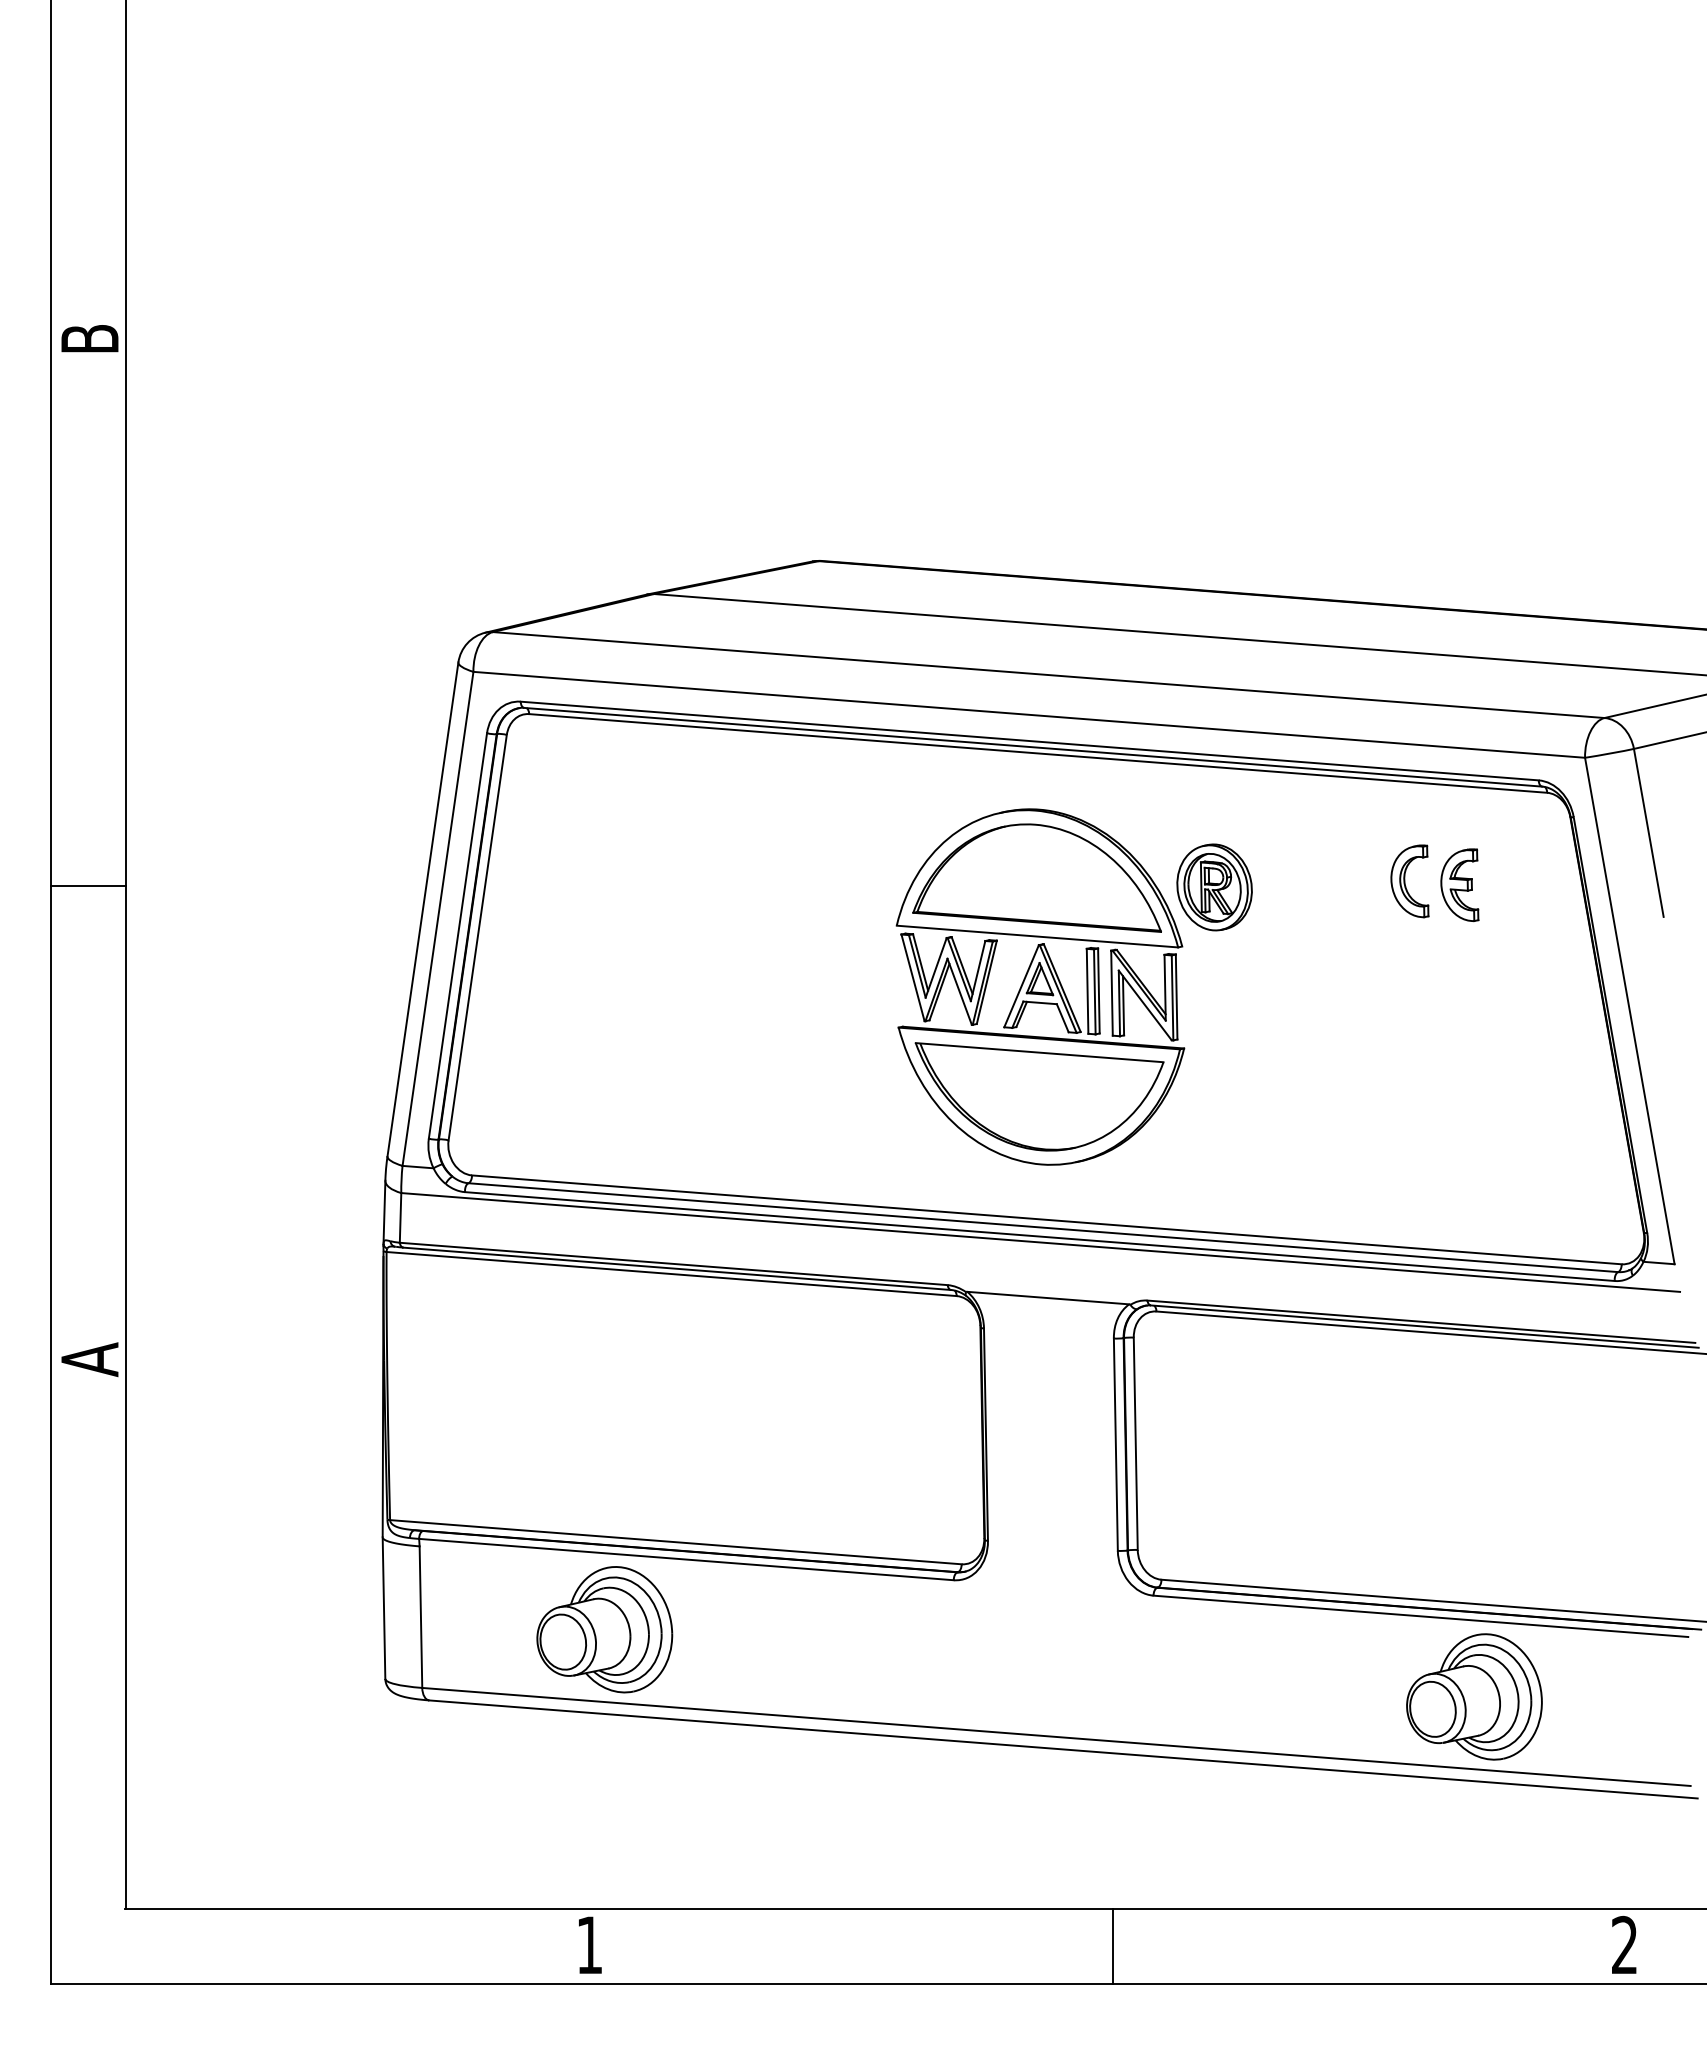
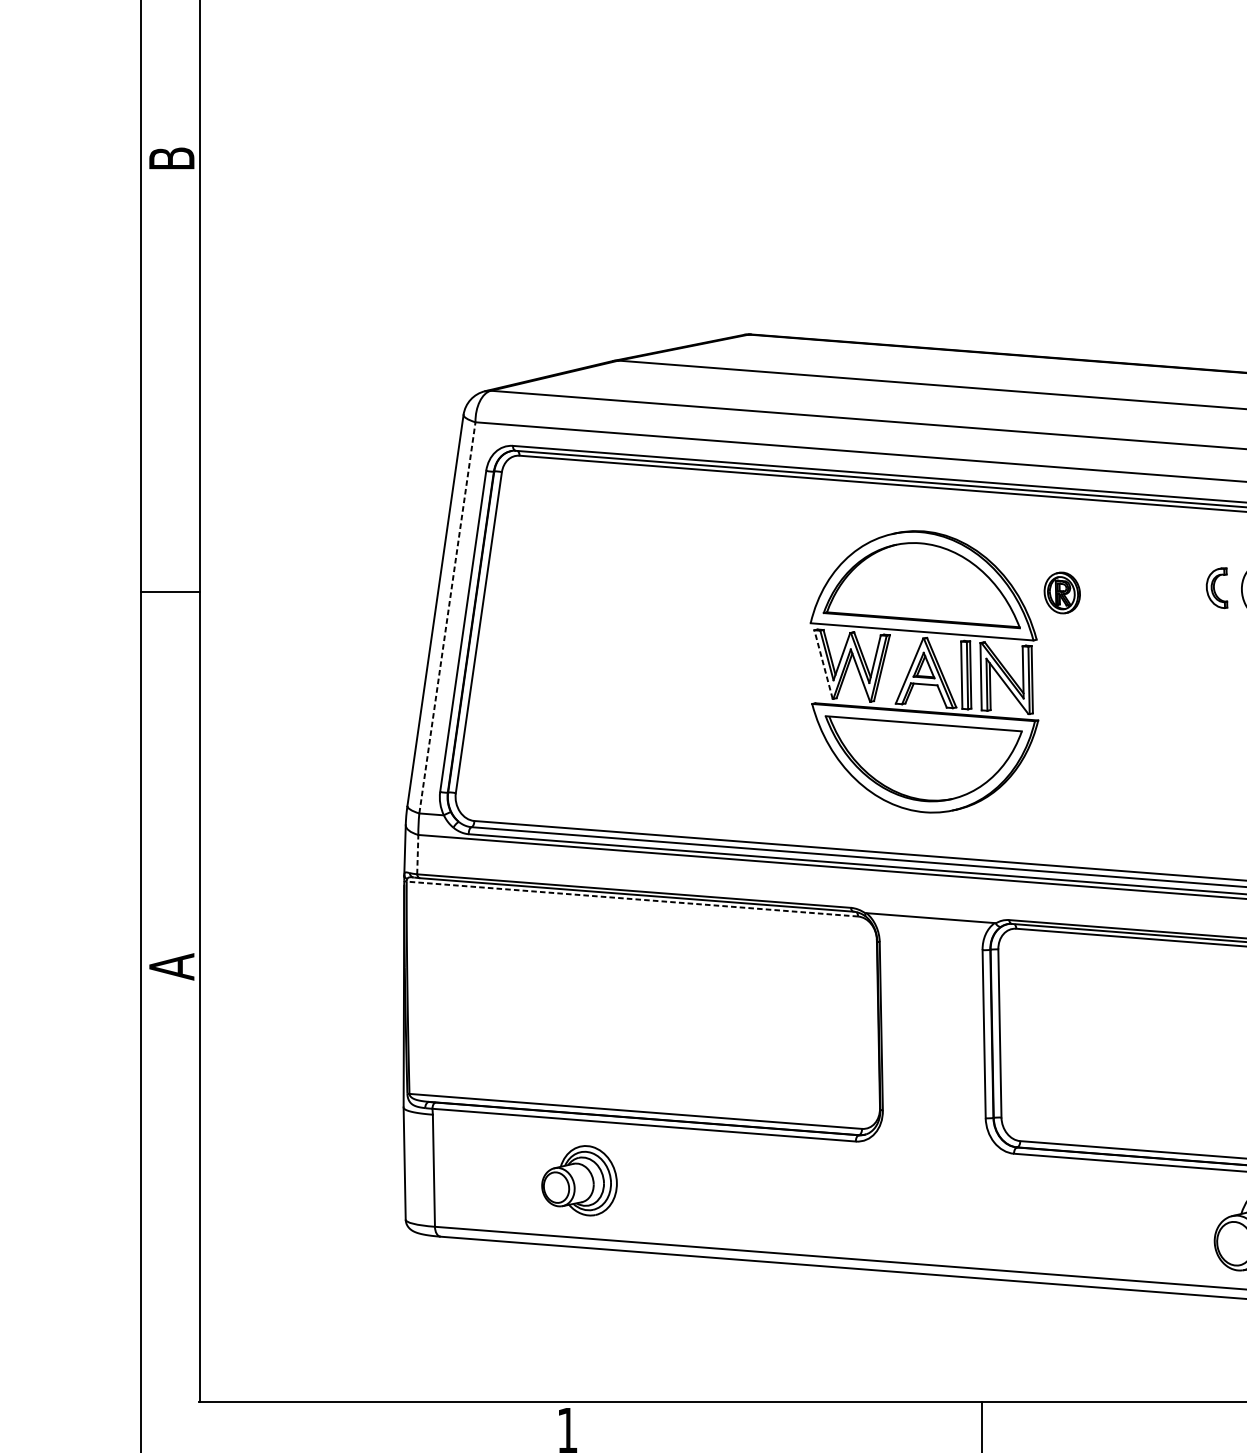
part: (1409, 881) -> (1216, 588), size x0.7
part: (1214, 887) -> (1062, 593), size x0.6
line: (438, 918) -> (447, 617), solid -> dashed
line: (913, 977) -> (823, 664), solid -> dashed
line: (400, 1217) -> (417, 854), solid -> dashed
line: (671, 1274) -> (632, 899), solid -> dashed
part: (604, 1629) -> (579, 1180), size x0.7

